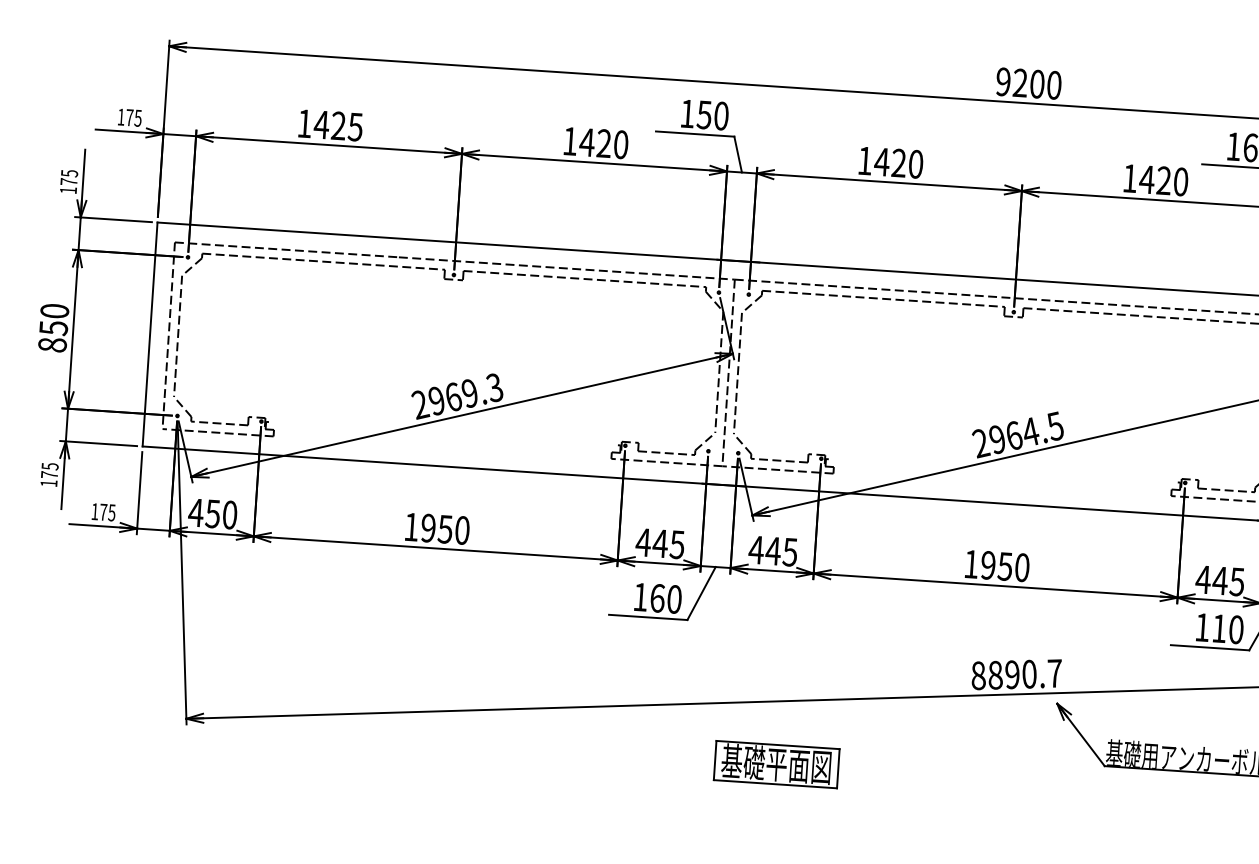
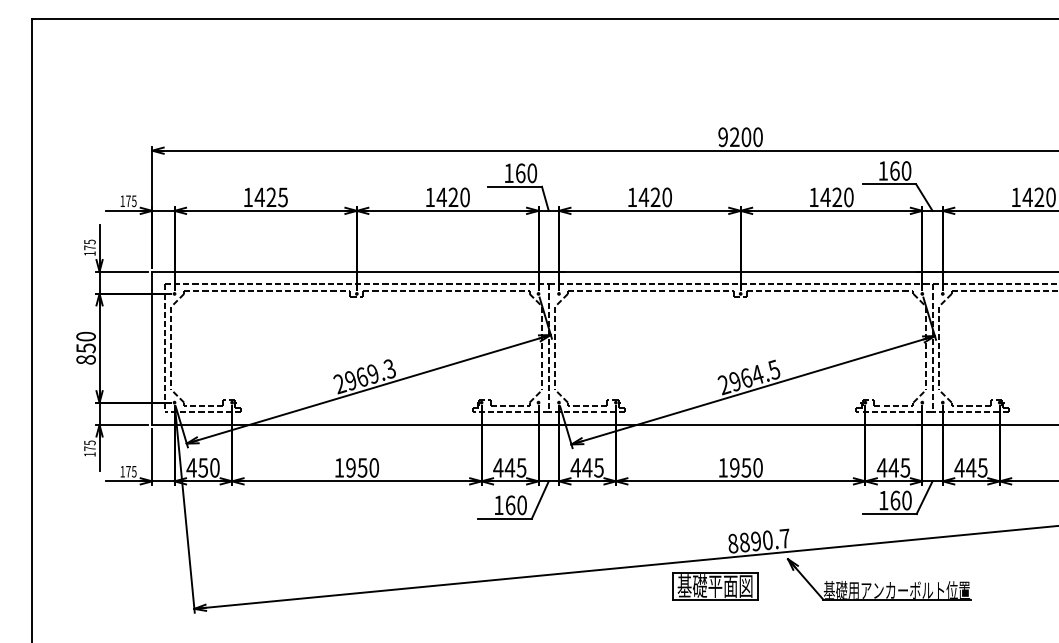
text: (704, 115) -> (520, 173), 150 -> 160
text: (1219, 628) -> (895, 500), 110 -> 160
part: (776, 764) -> (715, 586), moved

